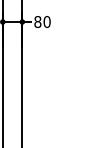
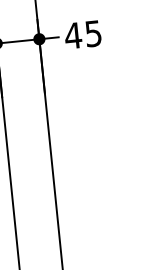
text: (42, 21) -> (83, 33), 80 -> 45

